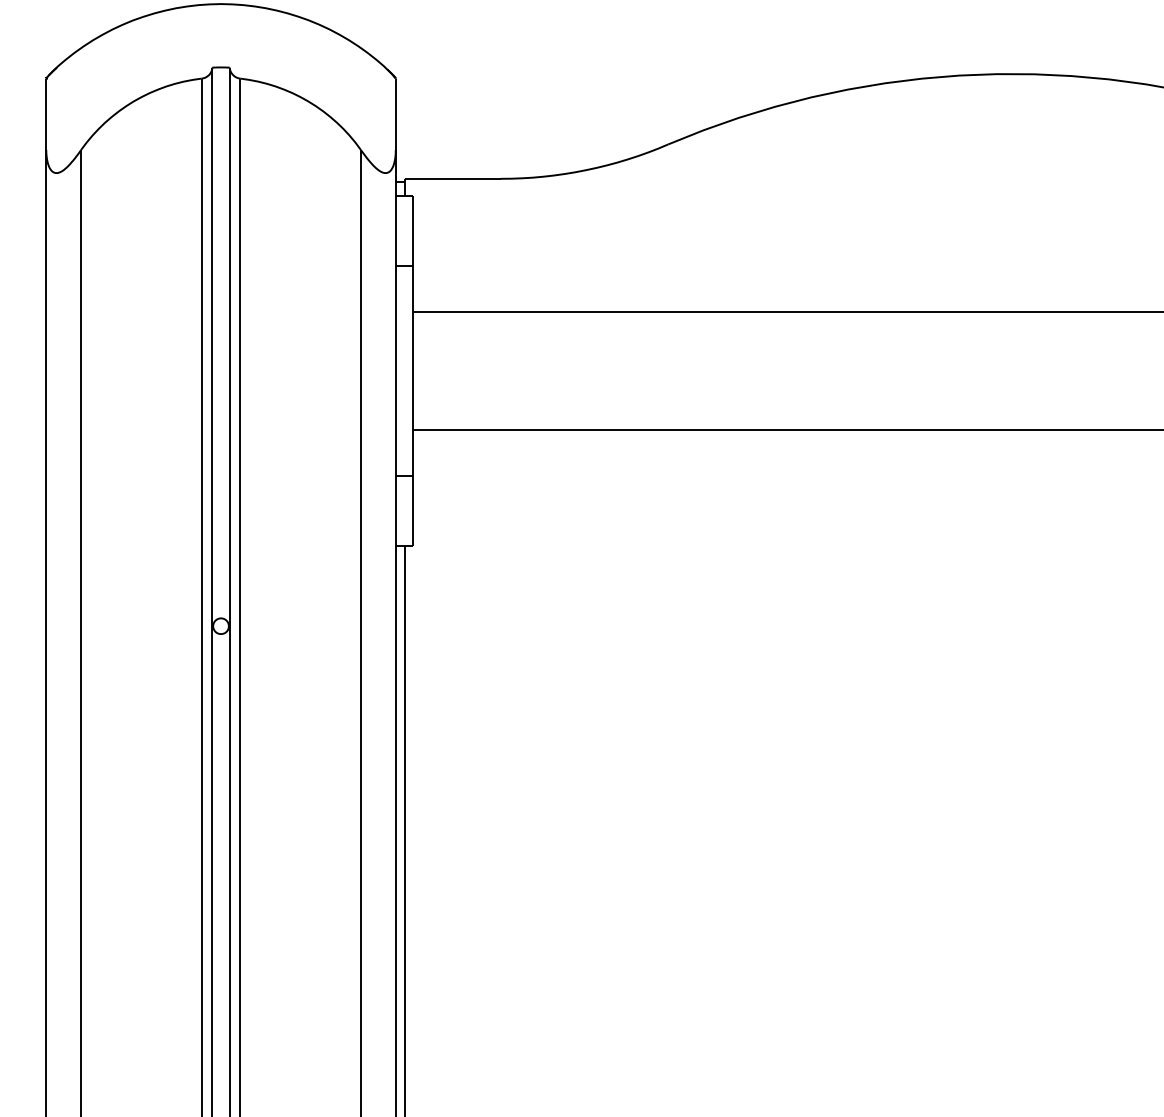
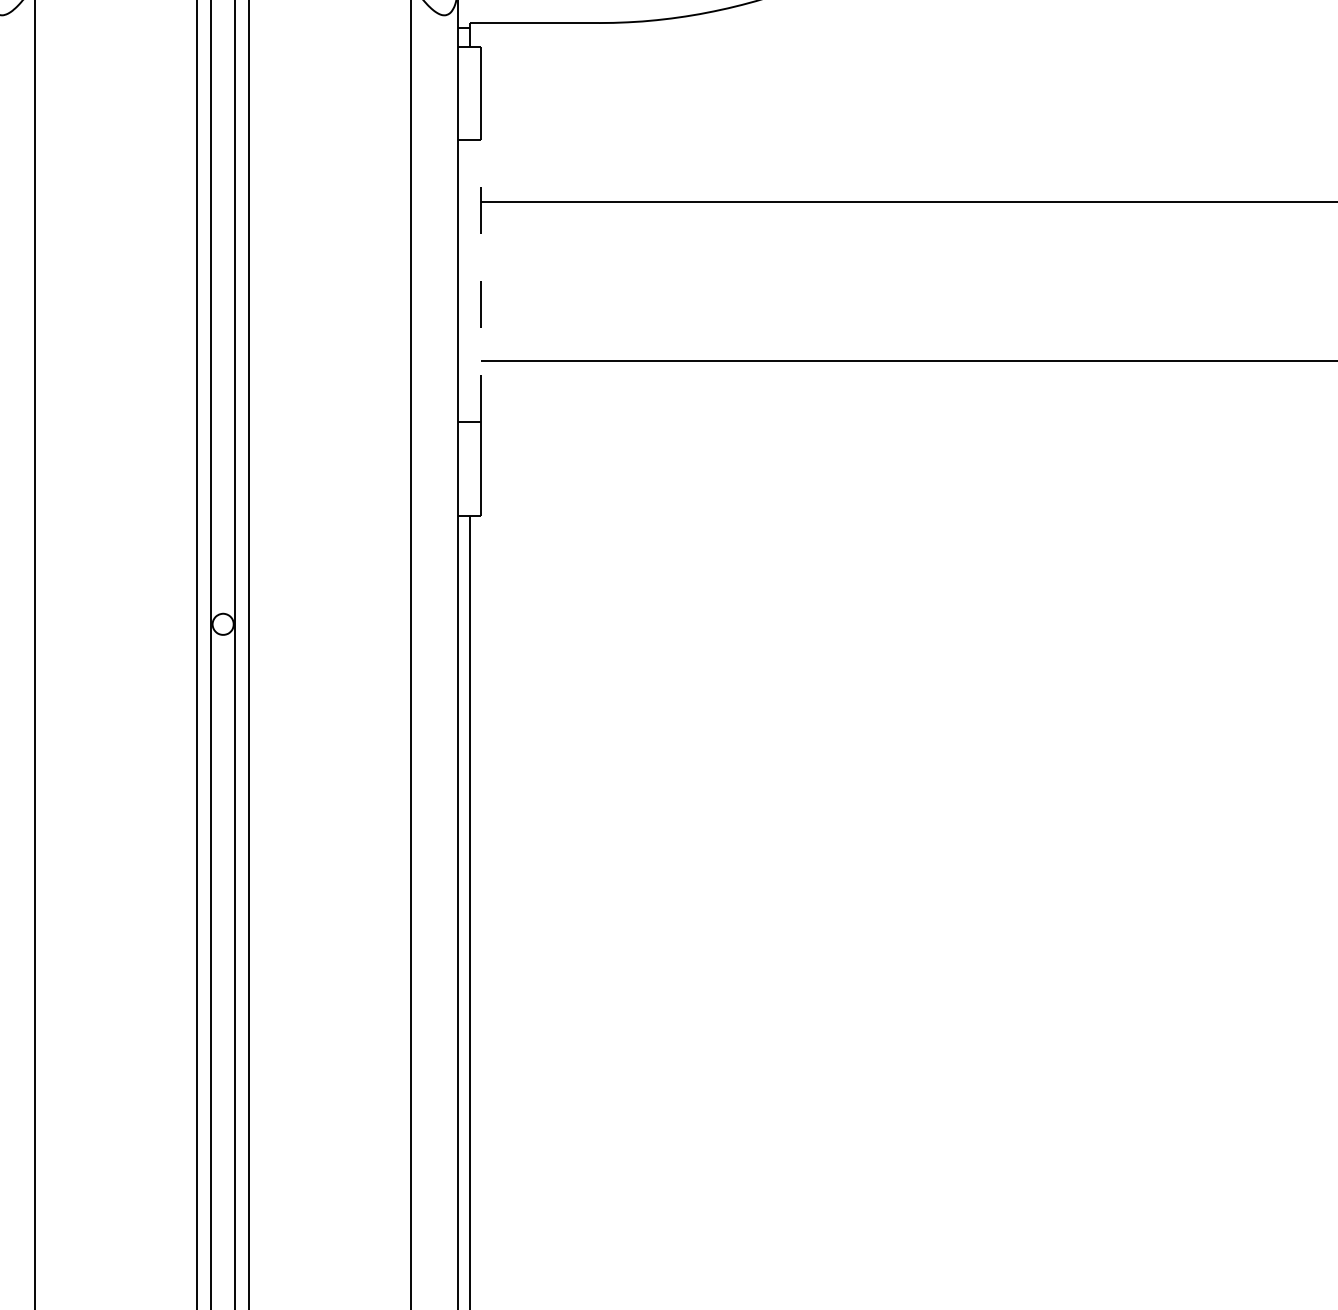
line: (413, 371) -> (481, 281), solid -> dashed

